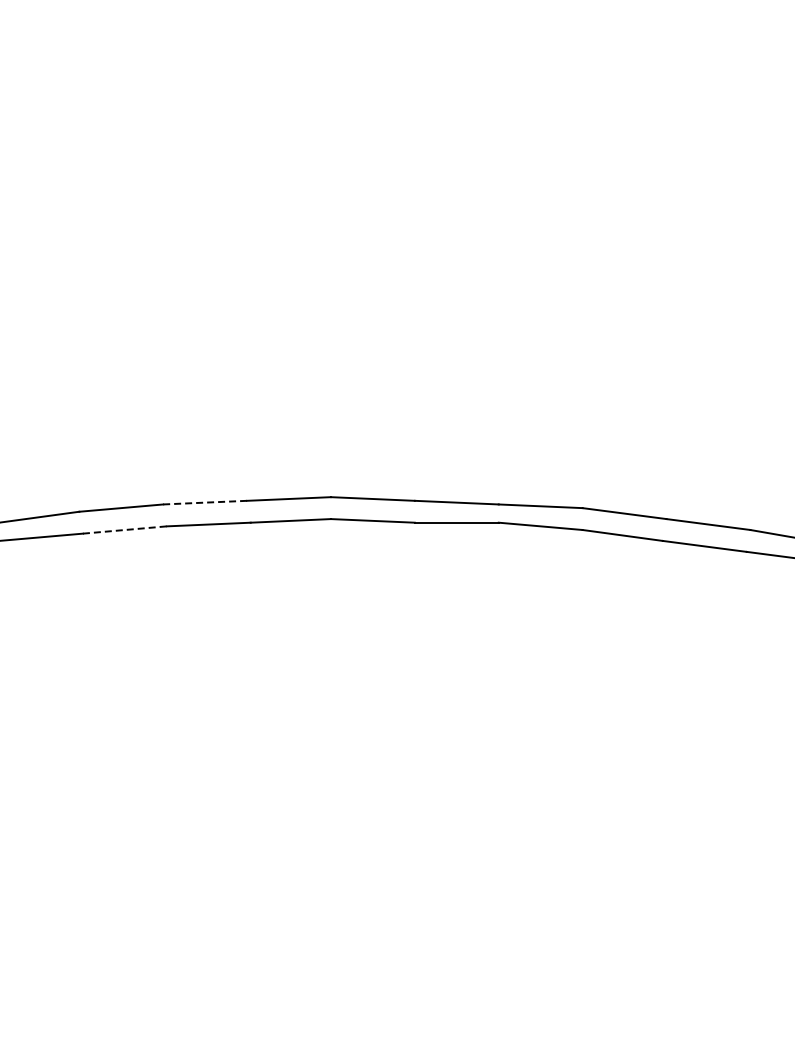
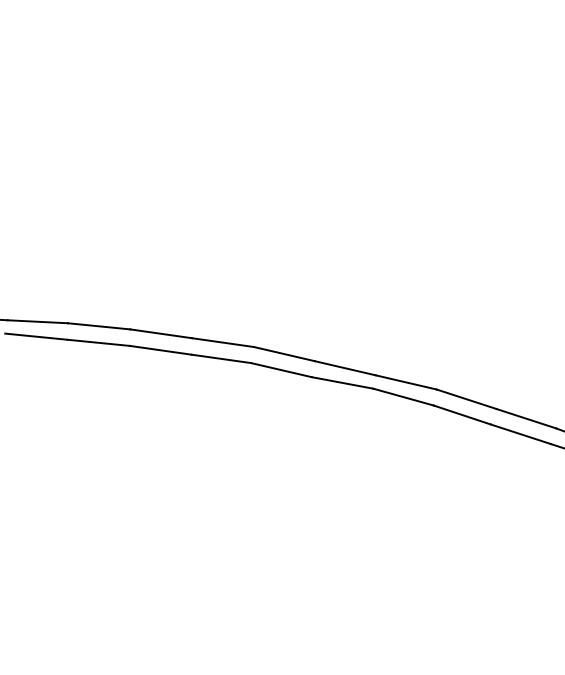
line: (205, 502) -> (161, 333), dashed -> solid
line: (125, 529) -> (99, 342), dashed -> solid

